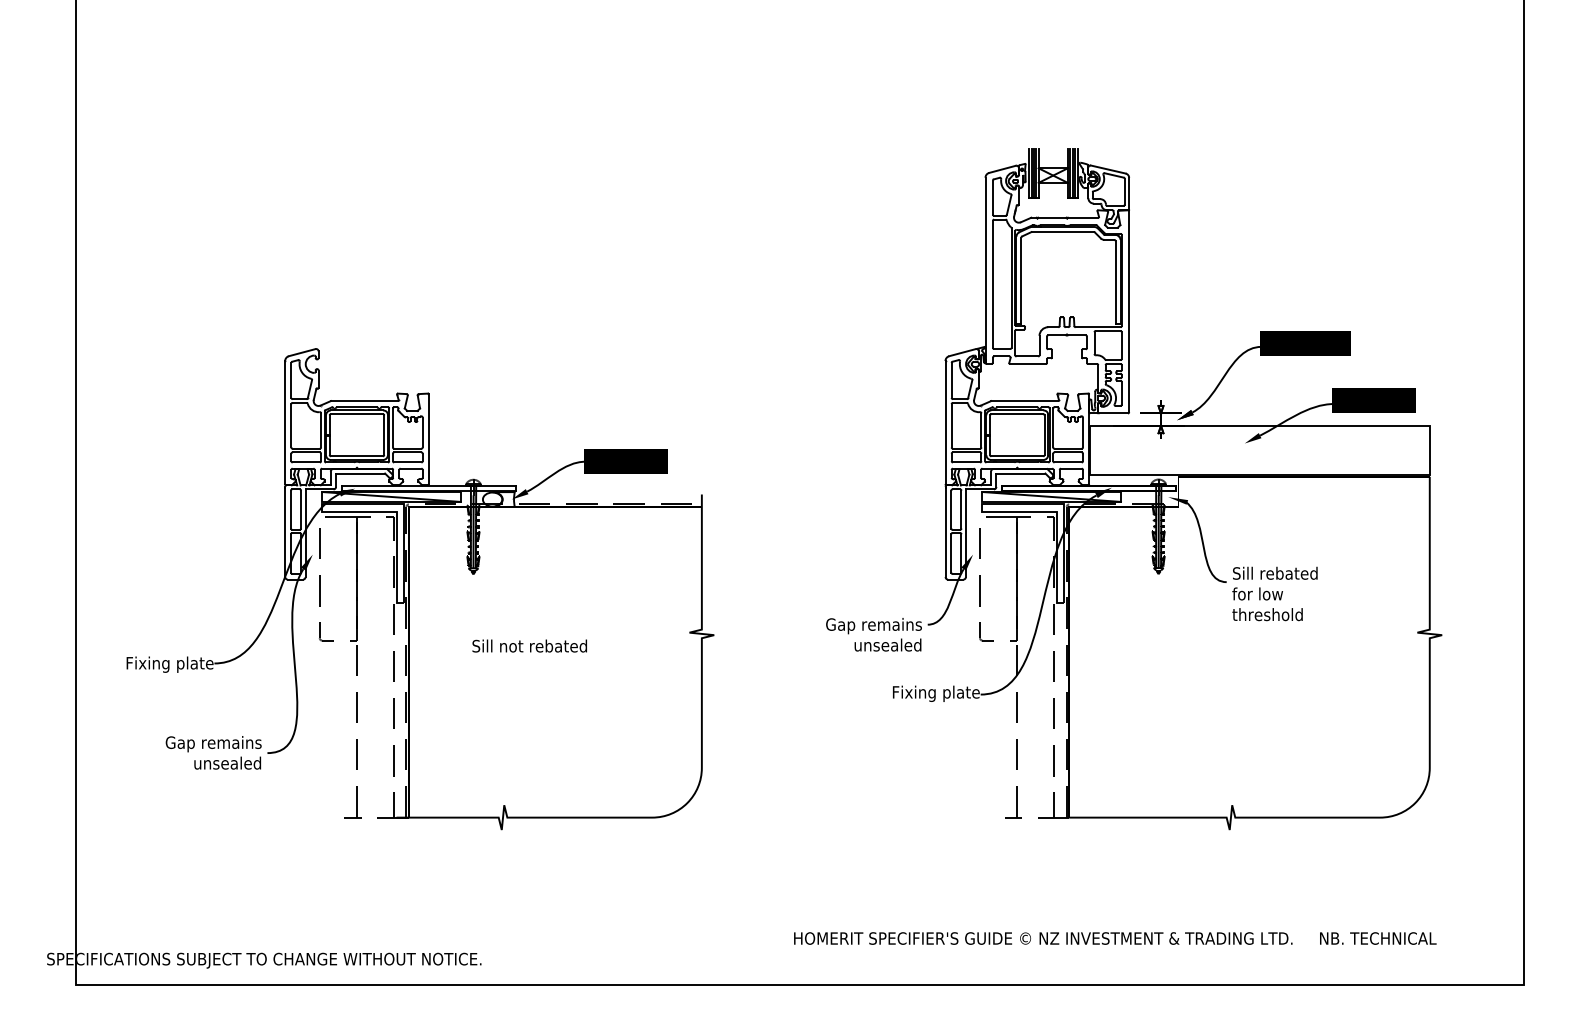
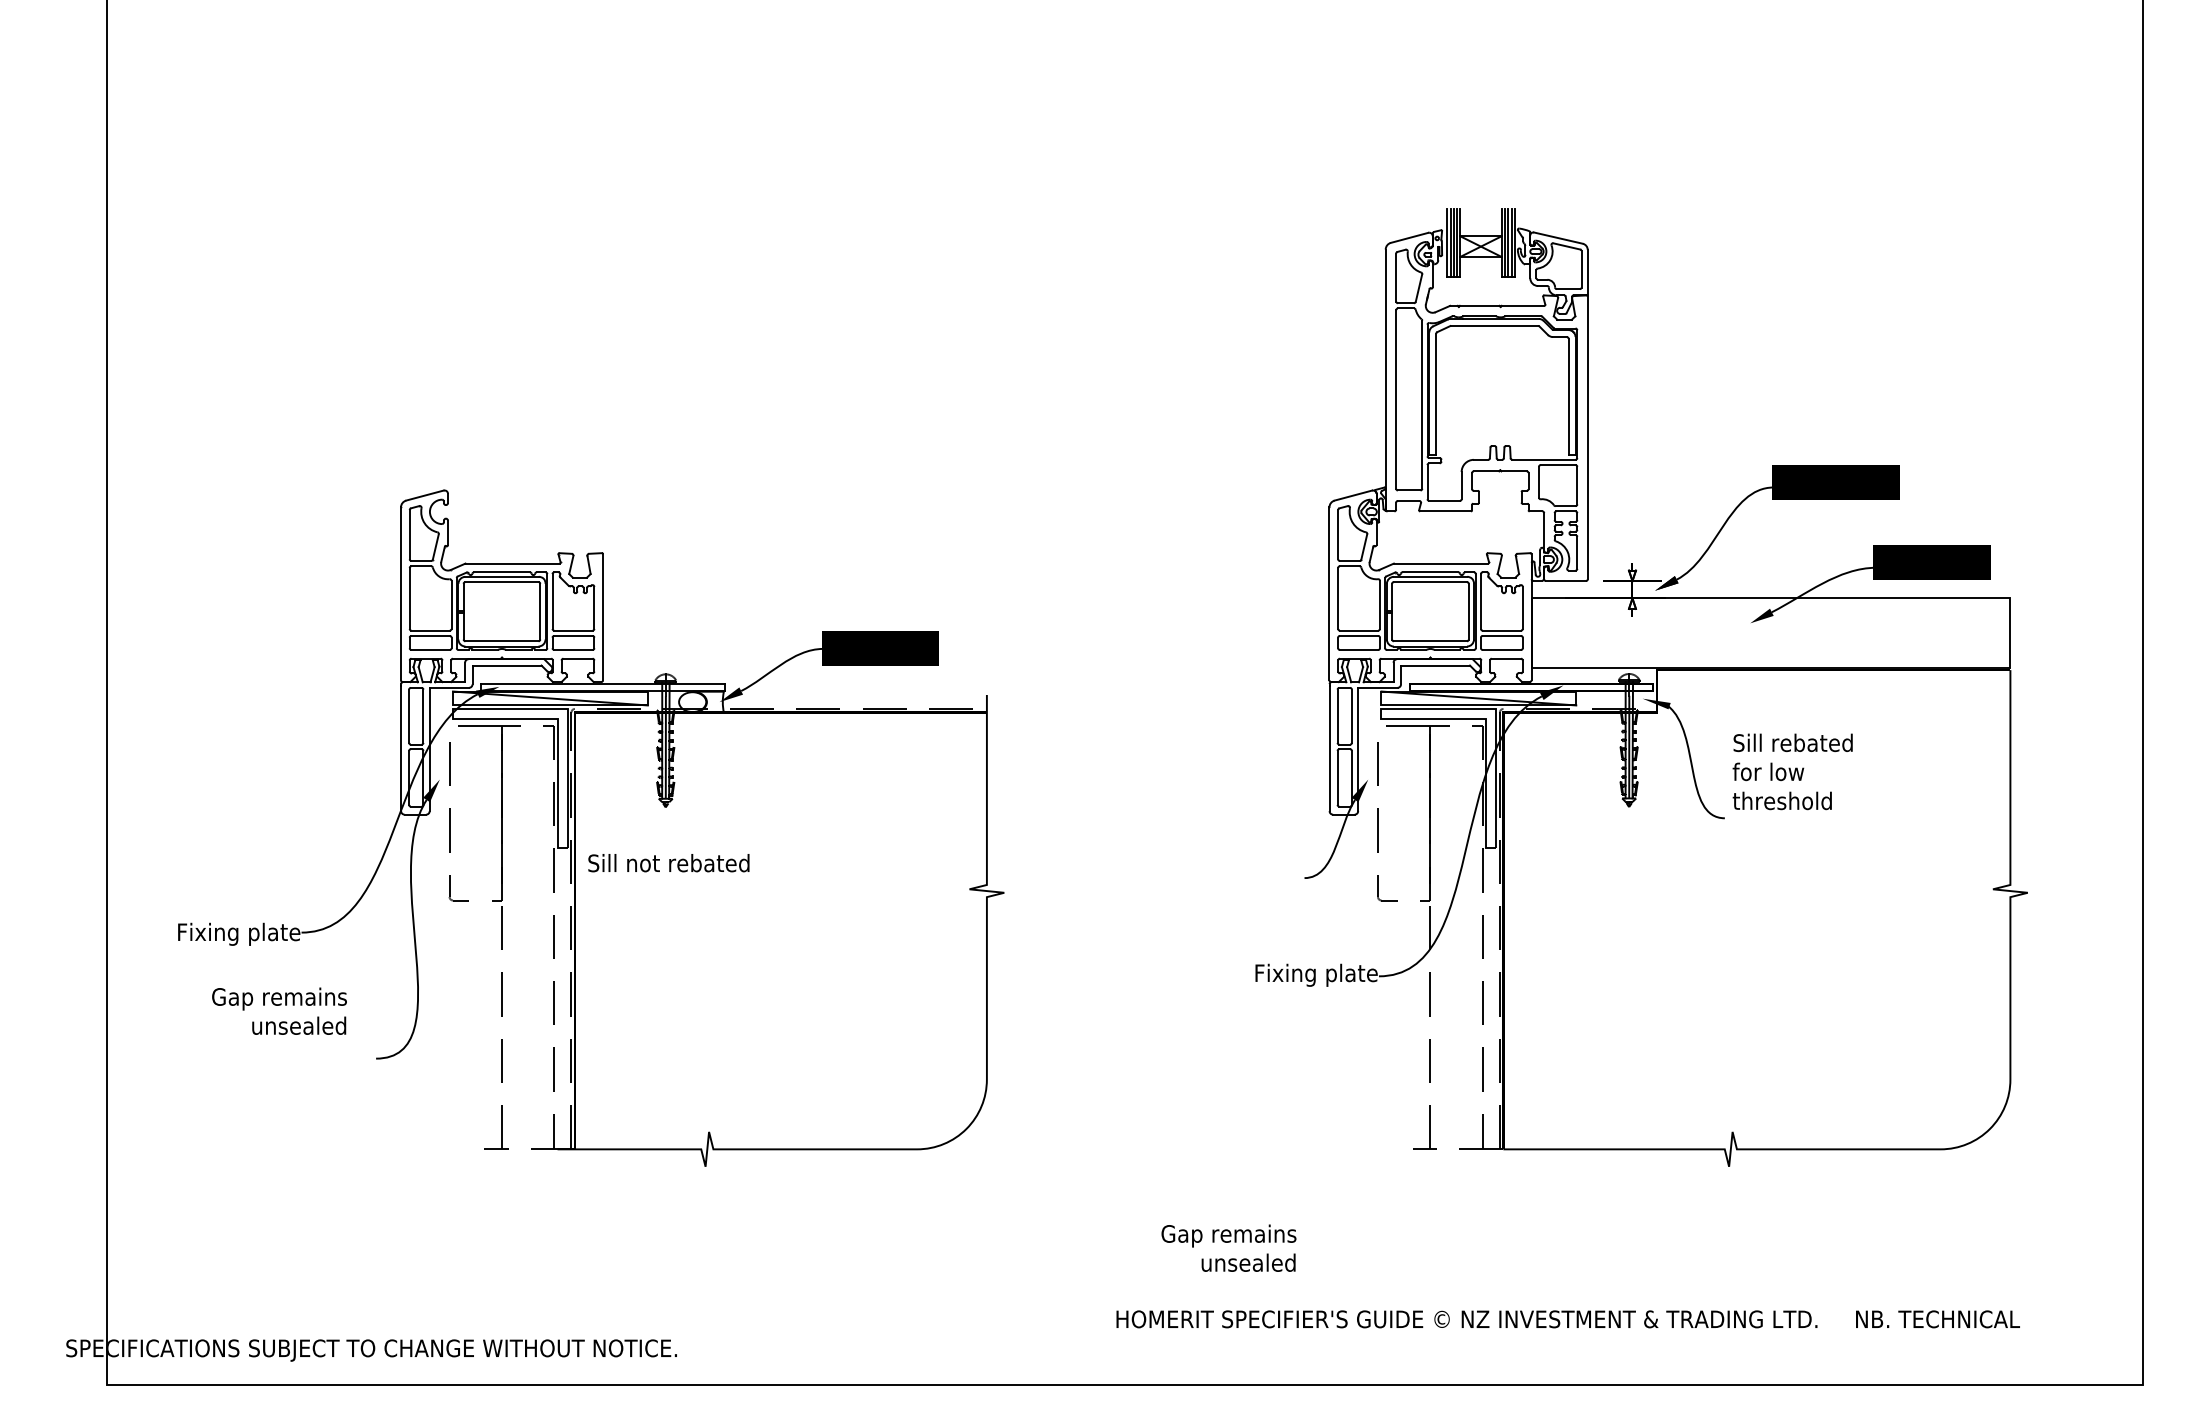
text: (1274, 593) -> (1792, 771), moved
text: (873, 634) -> (1228, 1247), moved
text: (529, 646) -> (668, 863), moved
text: (213, 752) -> (279, 1010), moved

